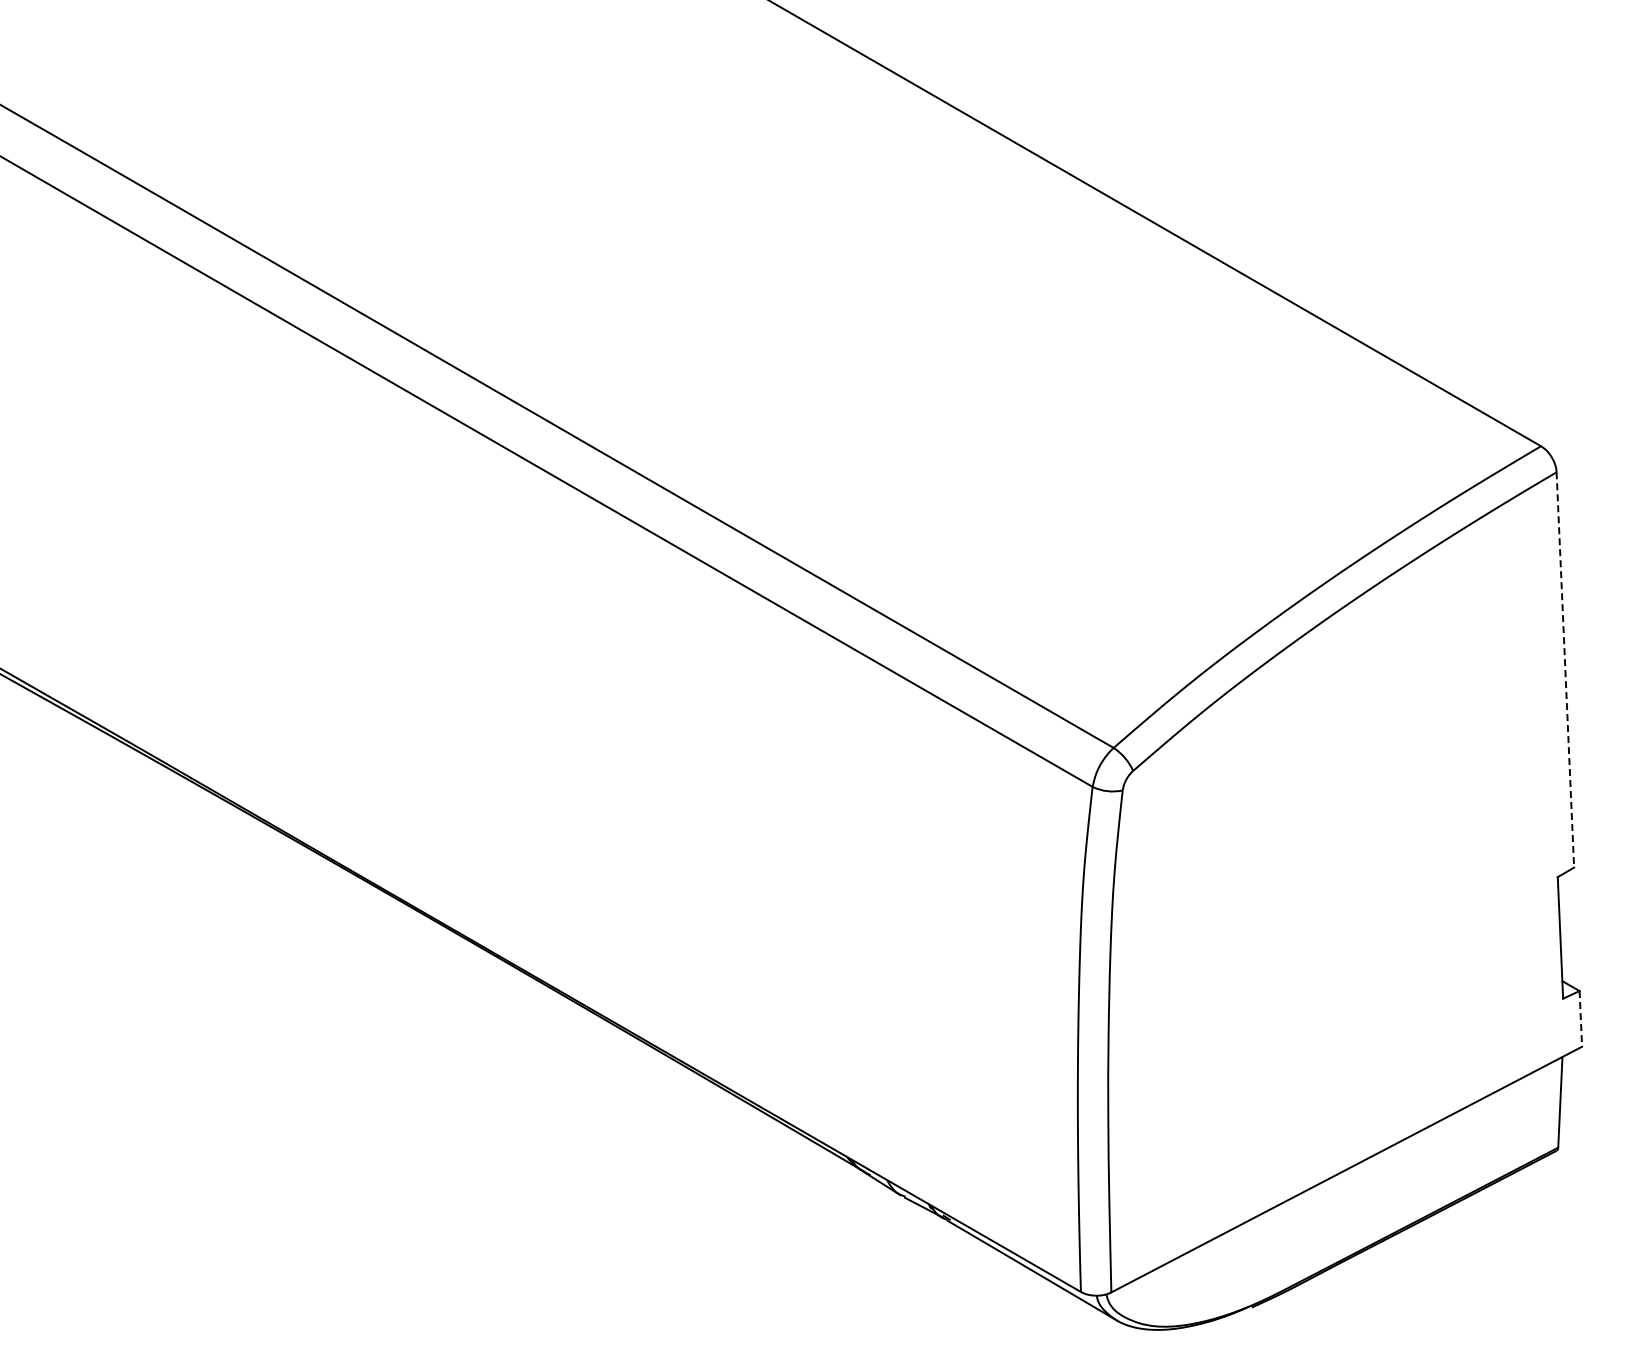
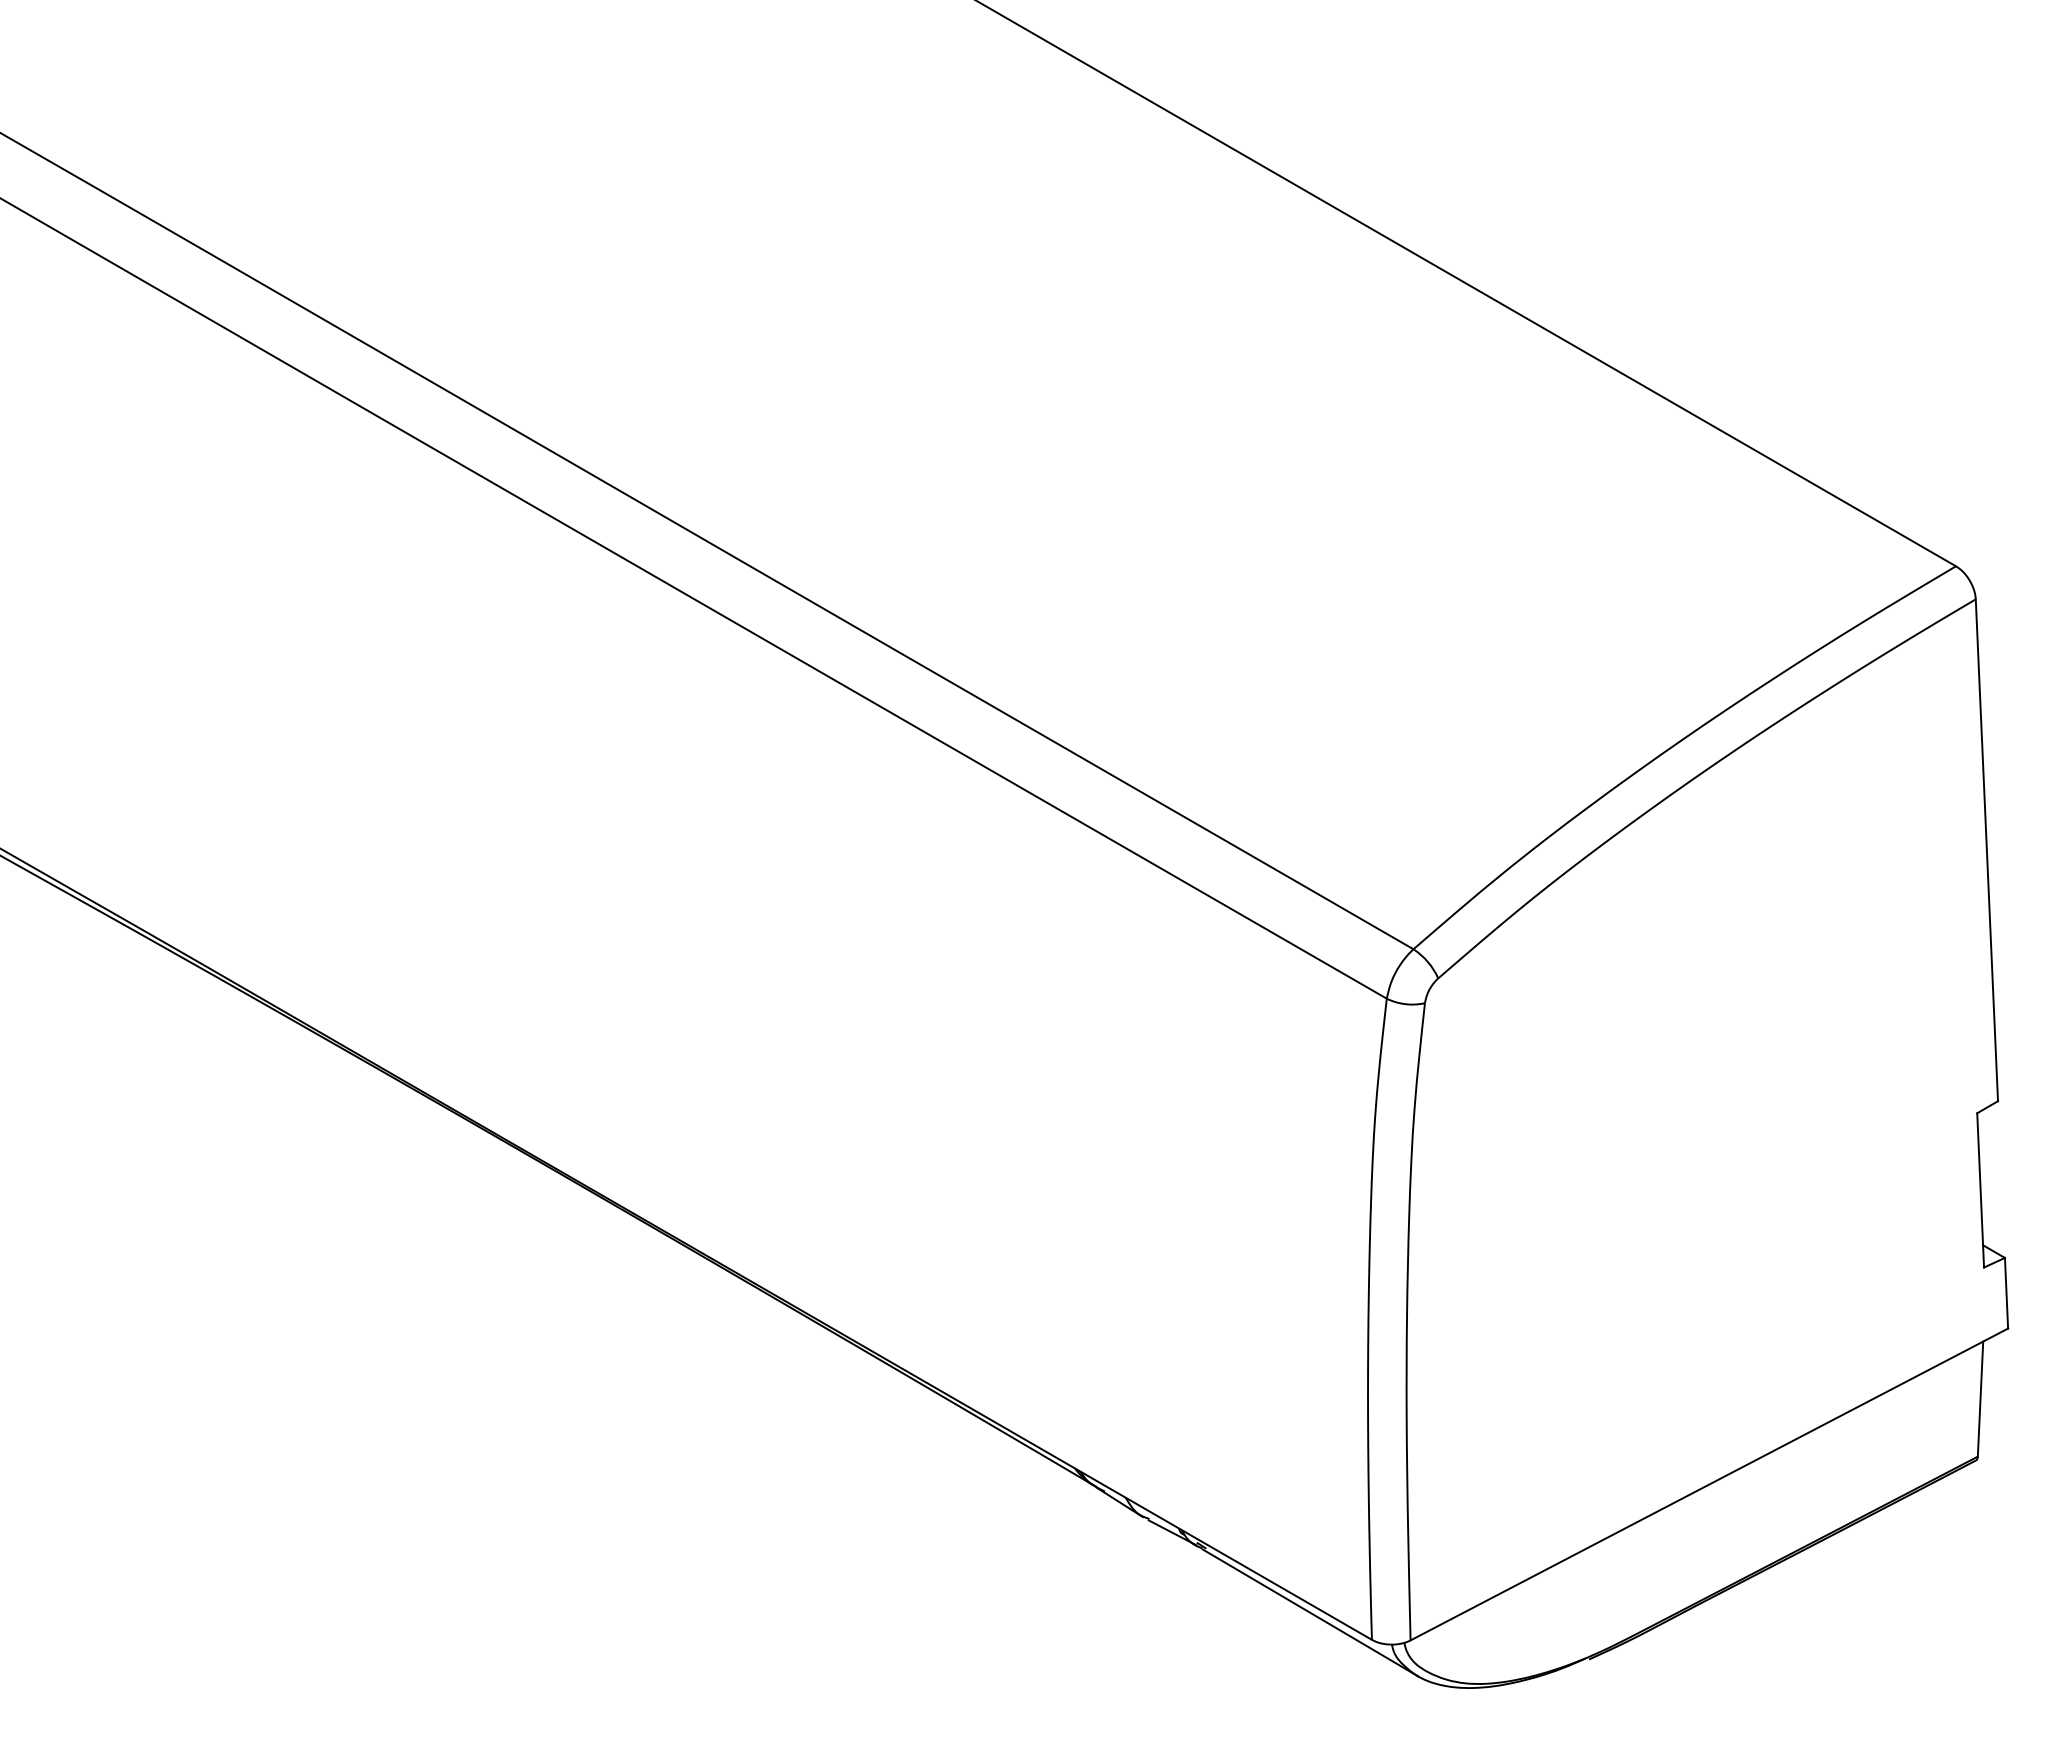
line: (1565, 669) -> (1987, 849), dashed -> solid
line: (1580, 1018) -> (2006, 1292), dashed -> solid

